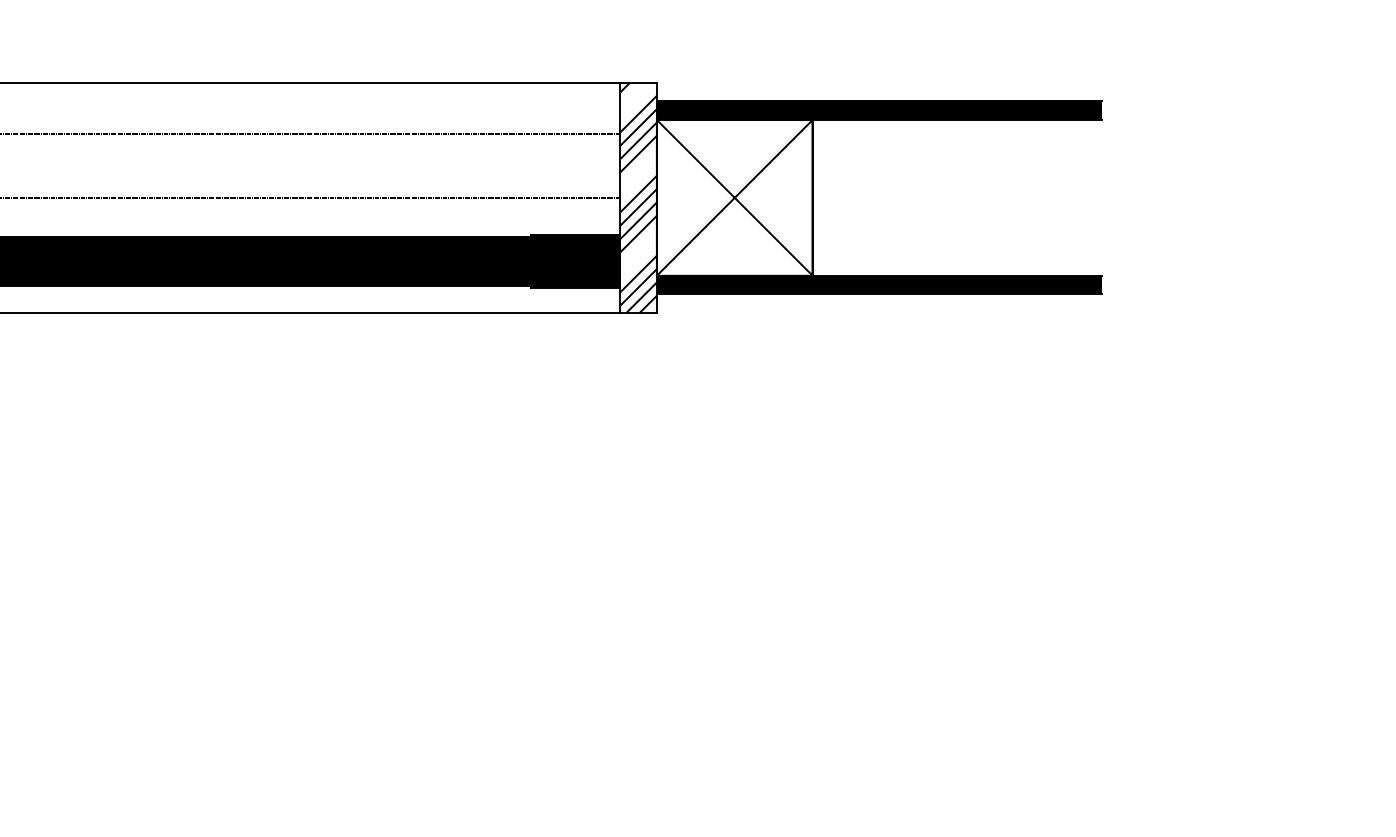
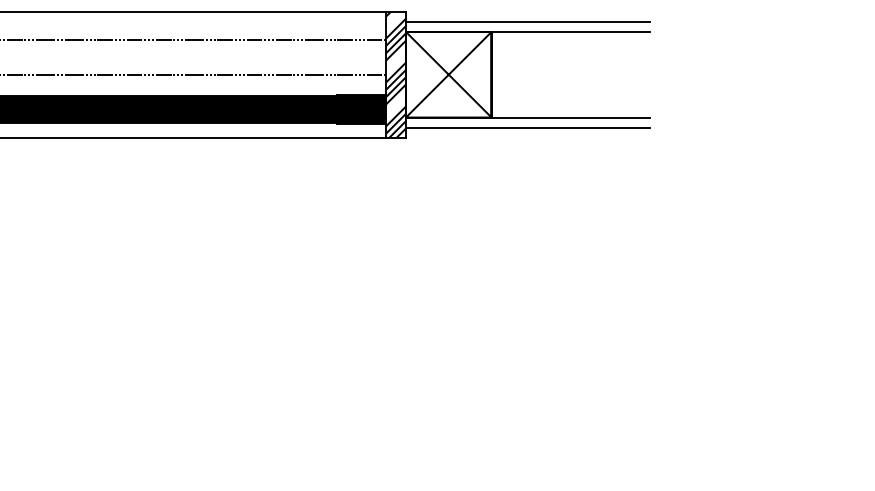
fill: (880, 109) -> (528, 26), removed
fill: (880, 284) -> (528, 122), removed

